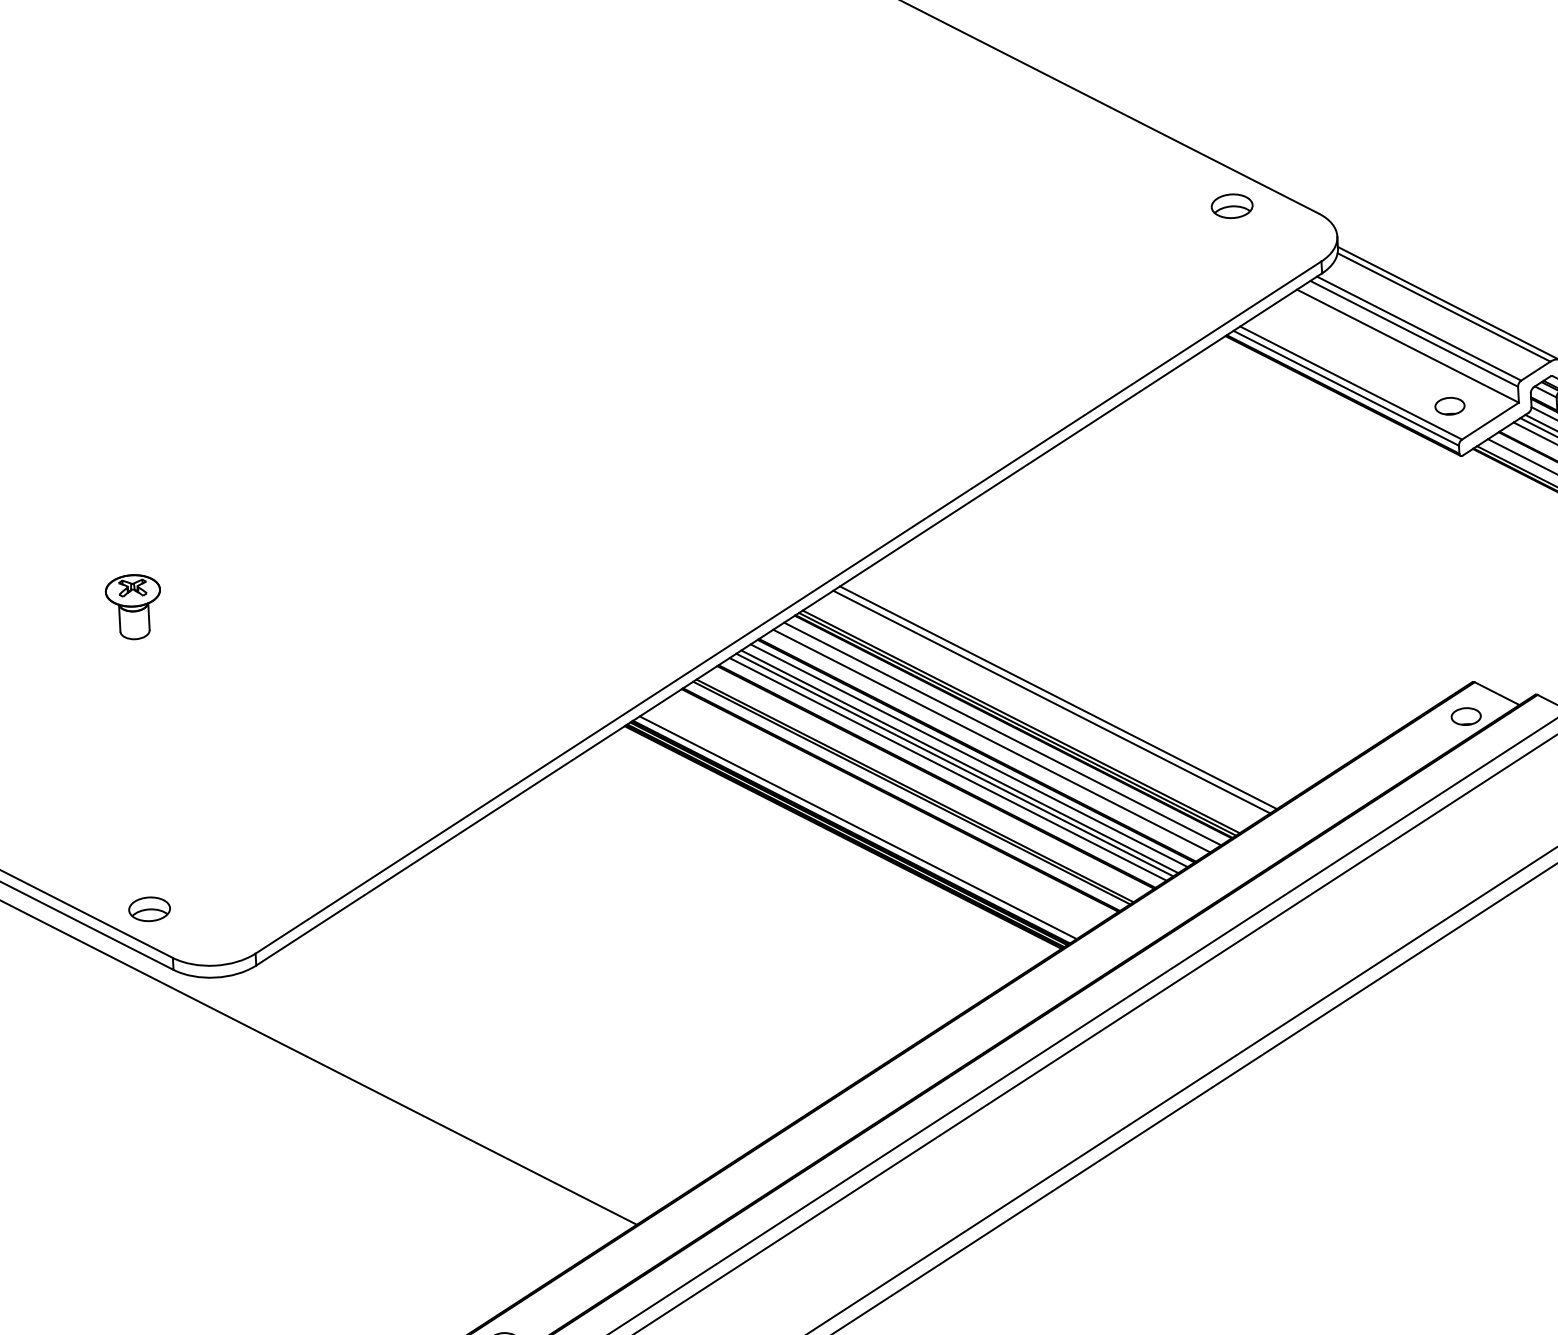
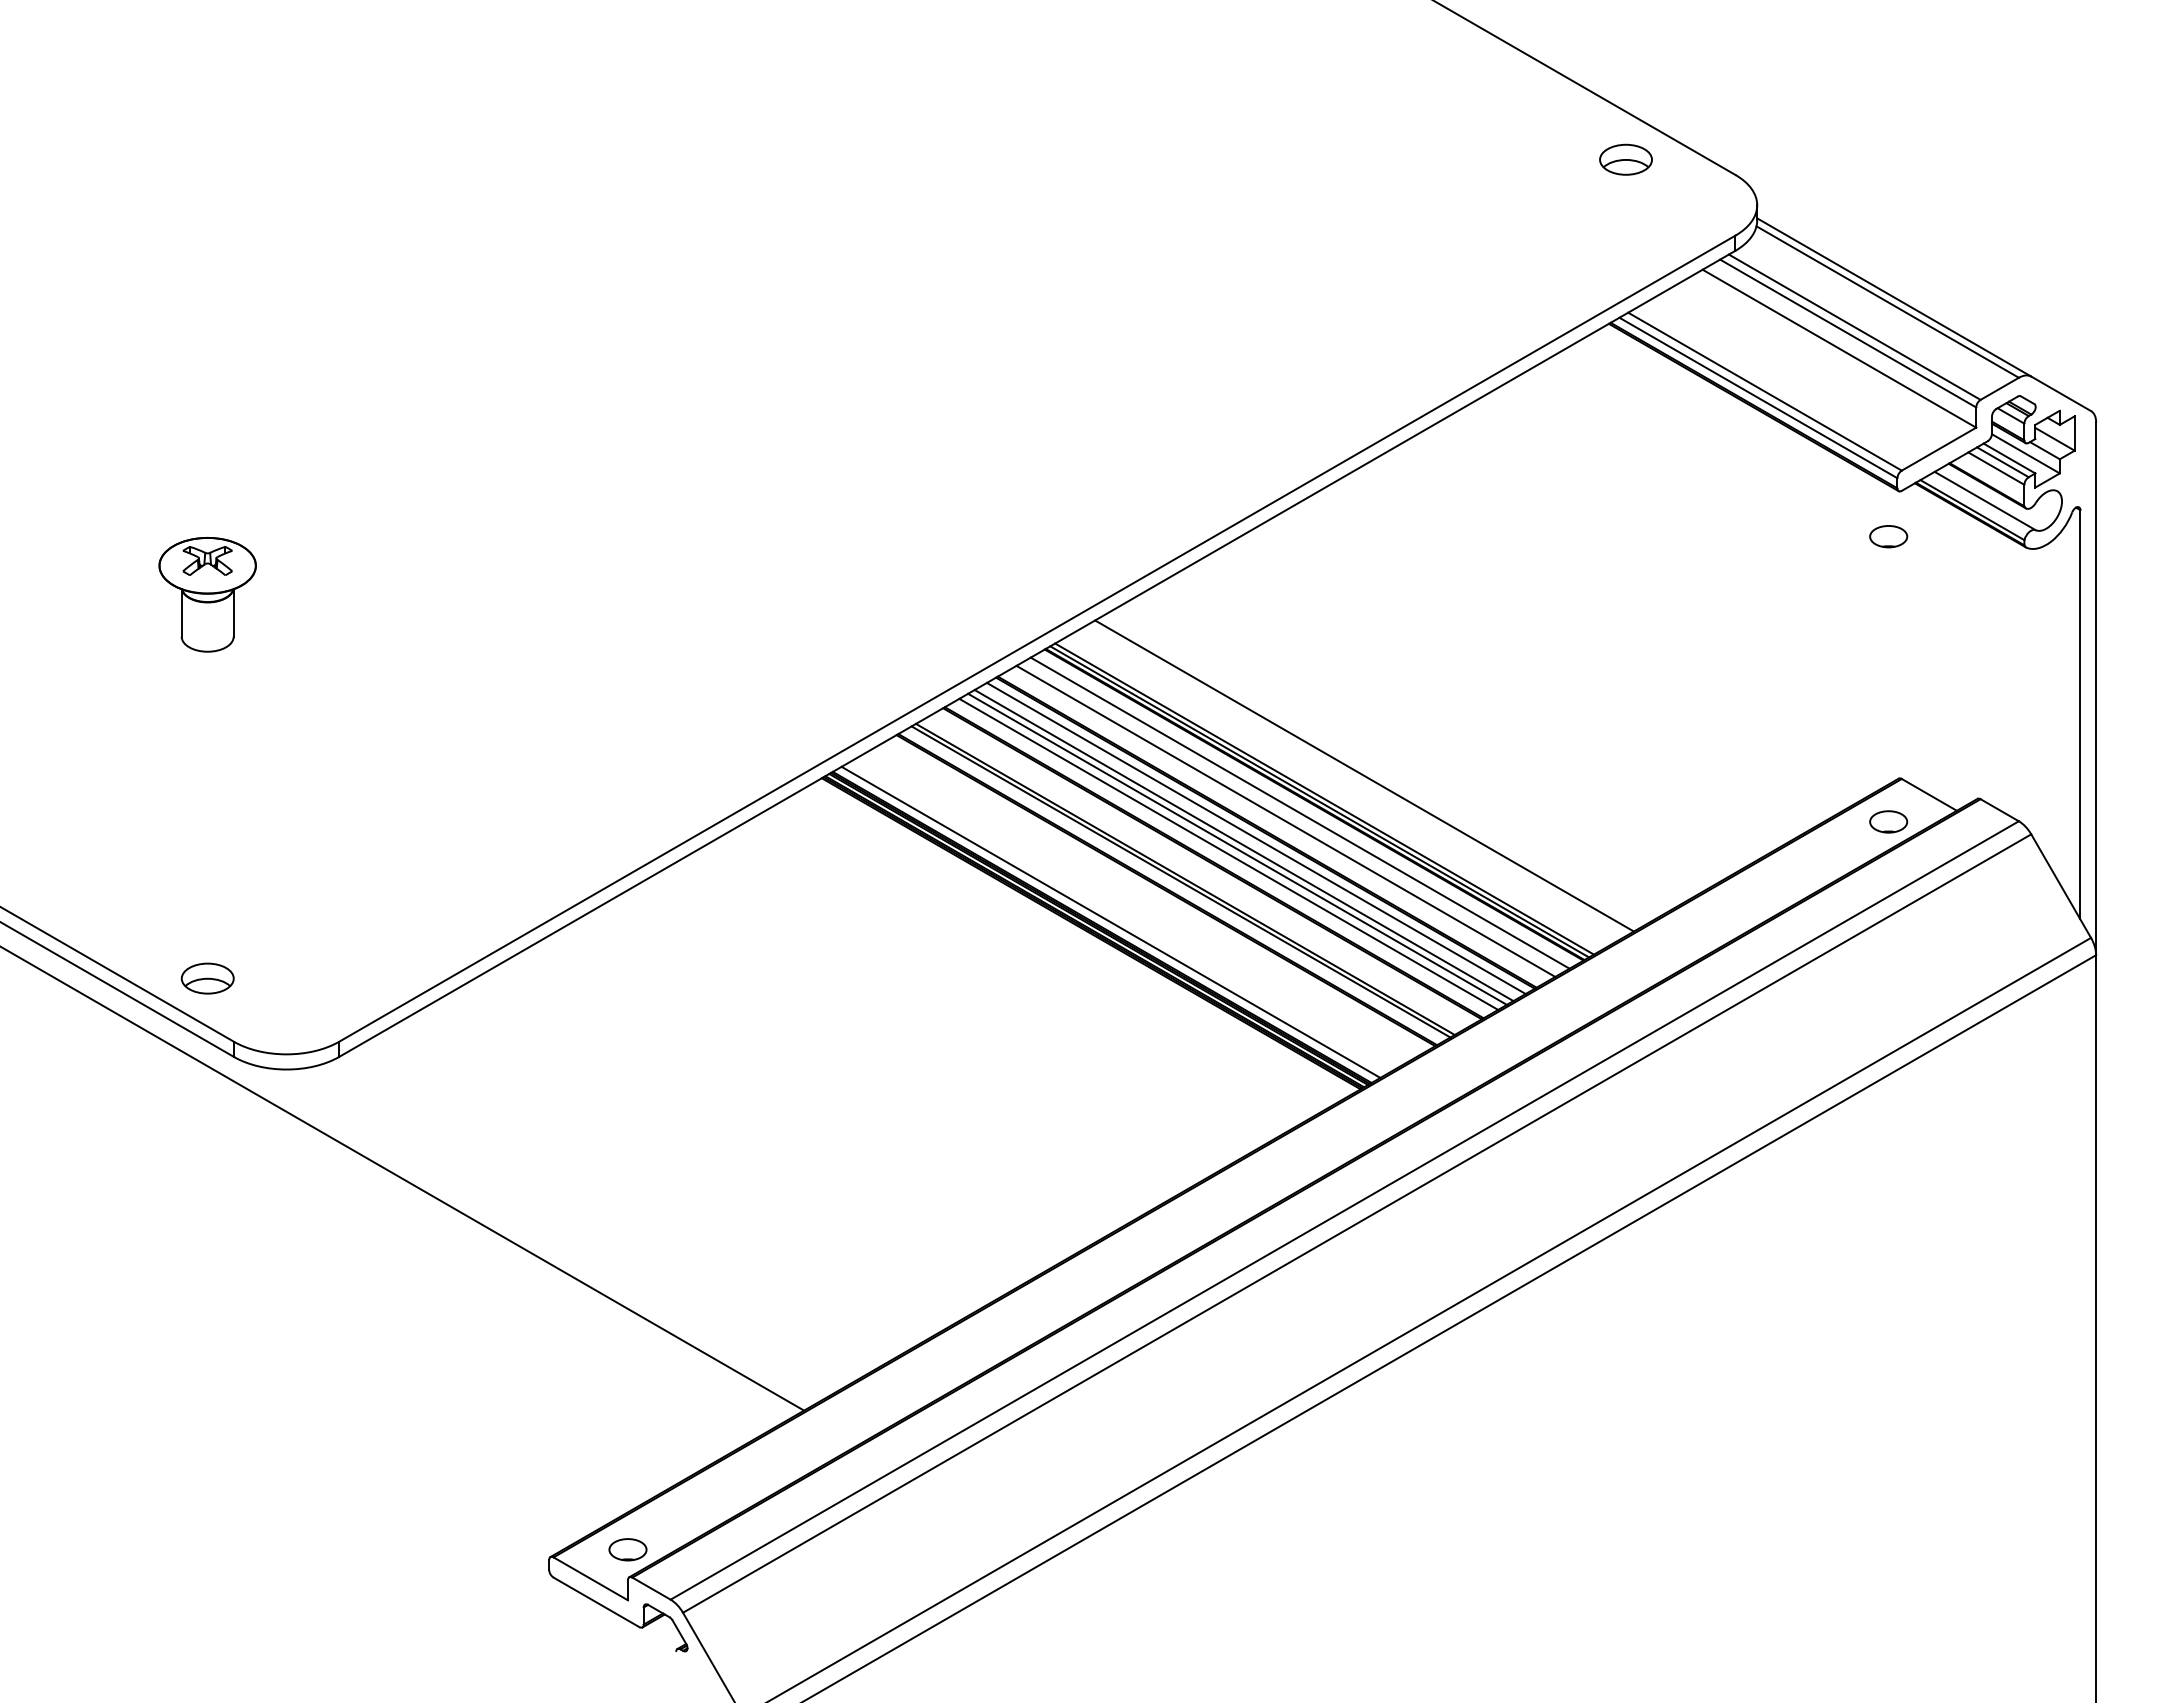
part: (1449, 406) -> (1888, 536), moved
part: (133, 606) -> (207, 594), size x1.4
line: (1057, 697) -> (1372, 770), removed

